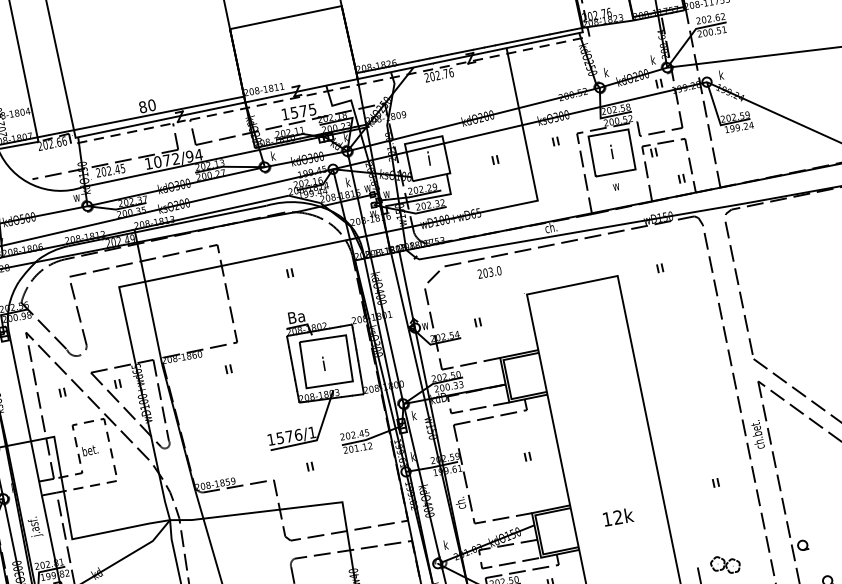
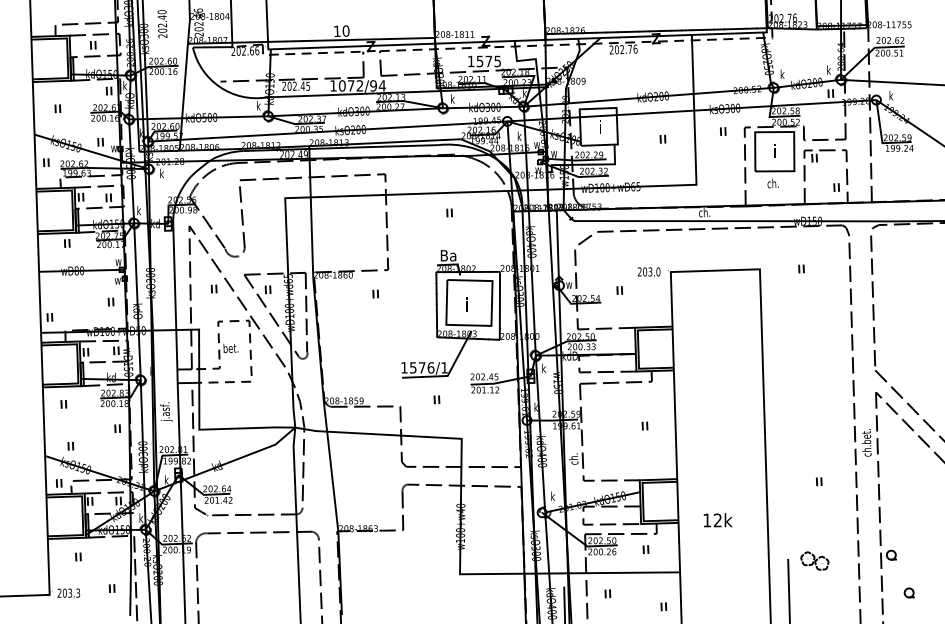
text: (143, 107) -> (337, 31), 80 -> 10
text: (615, 185) -> (772, 183), w -> ch.
text: (76, 196) -> (259, 105), w -> k
text: (489, 272) -> (648, 271), moved
text: (617, 517) -> (717, 520), moved

